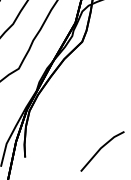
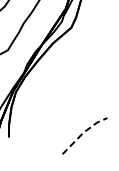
line: (100, 148) -> (83, 132), solid -> dashed

